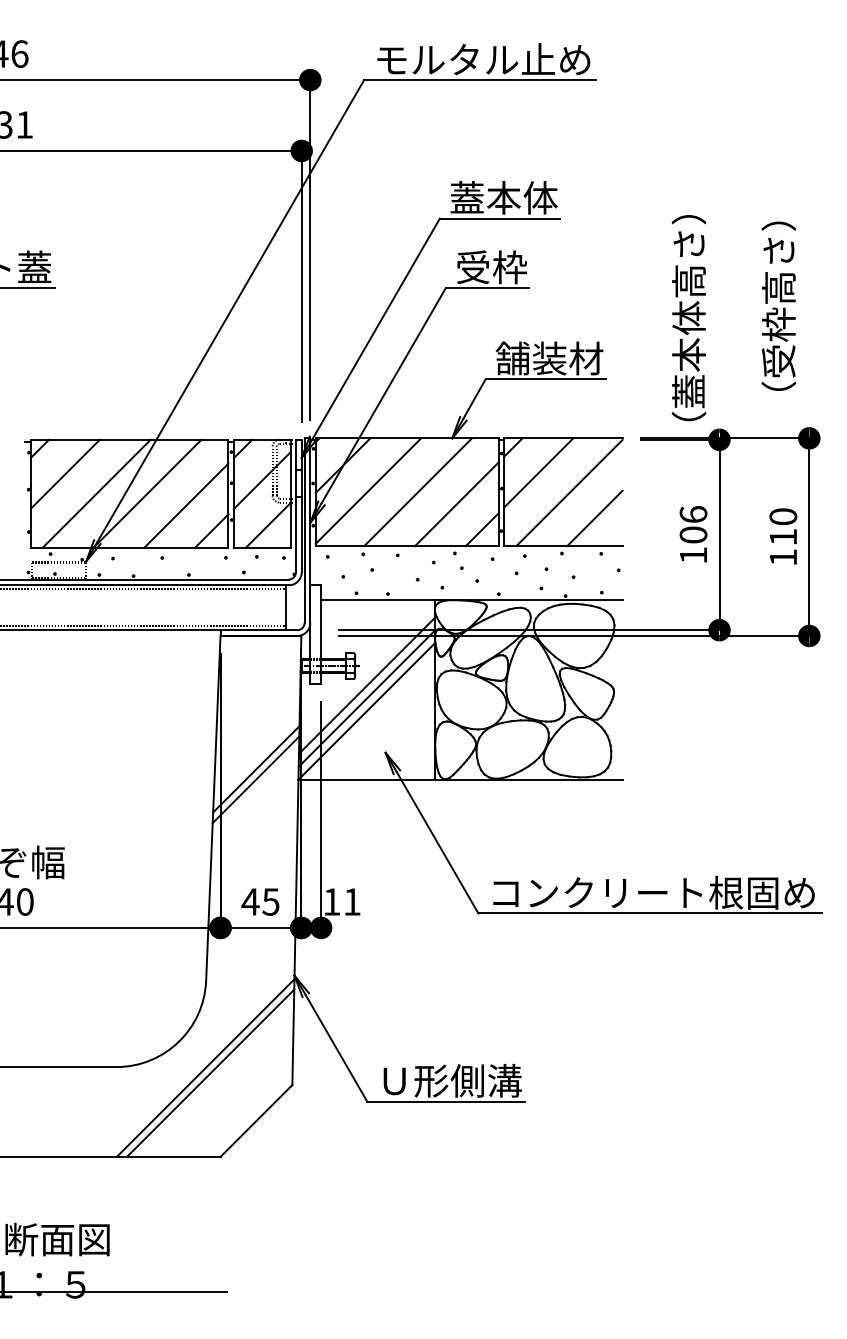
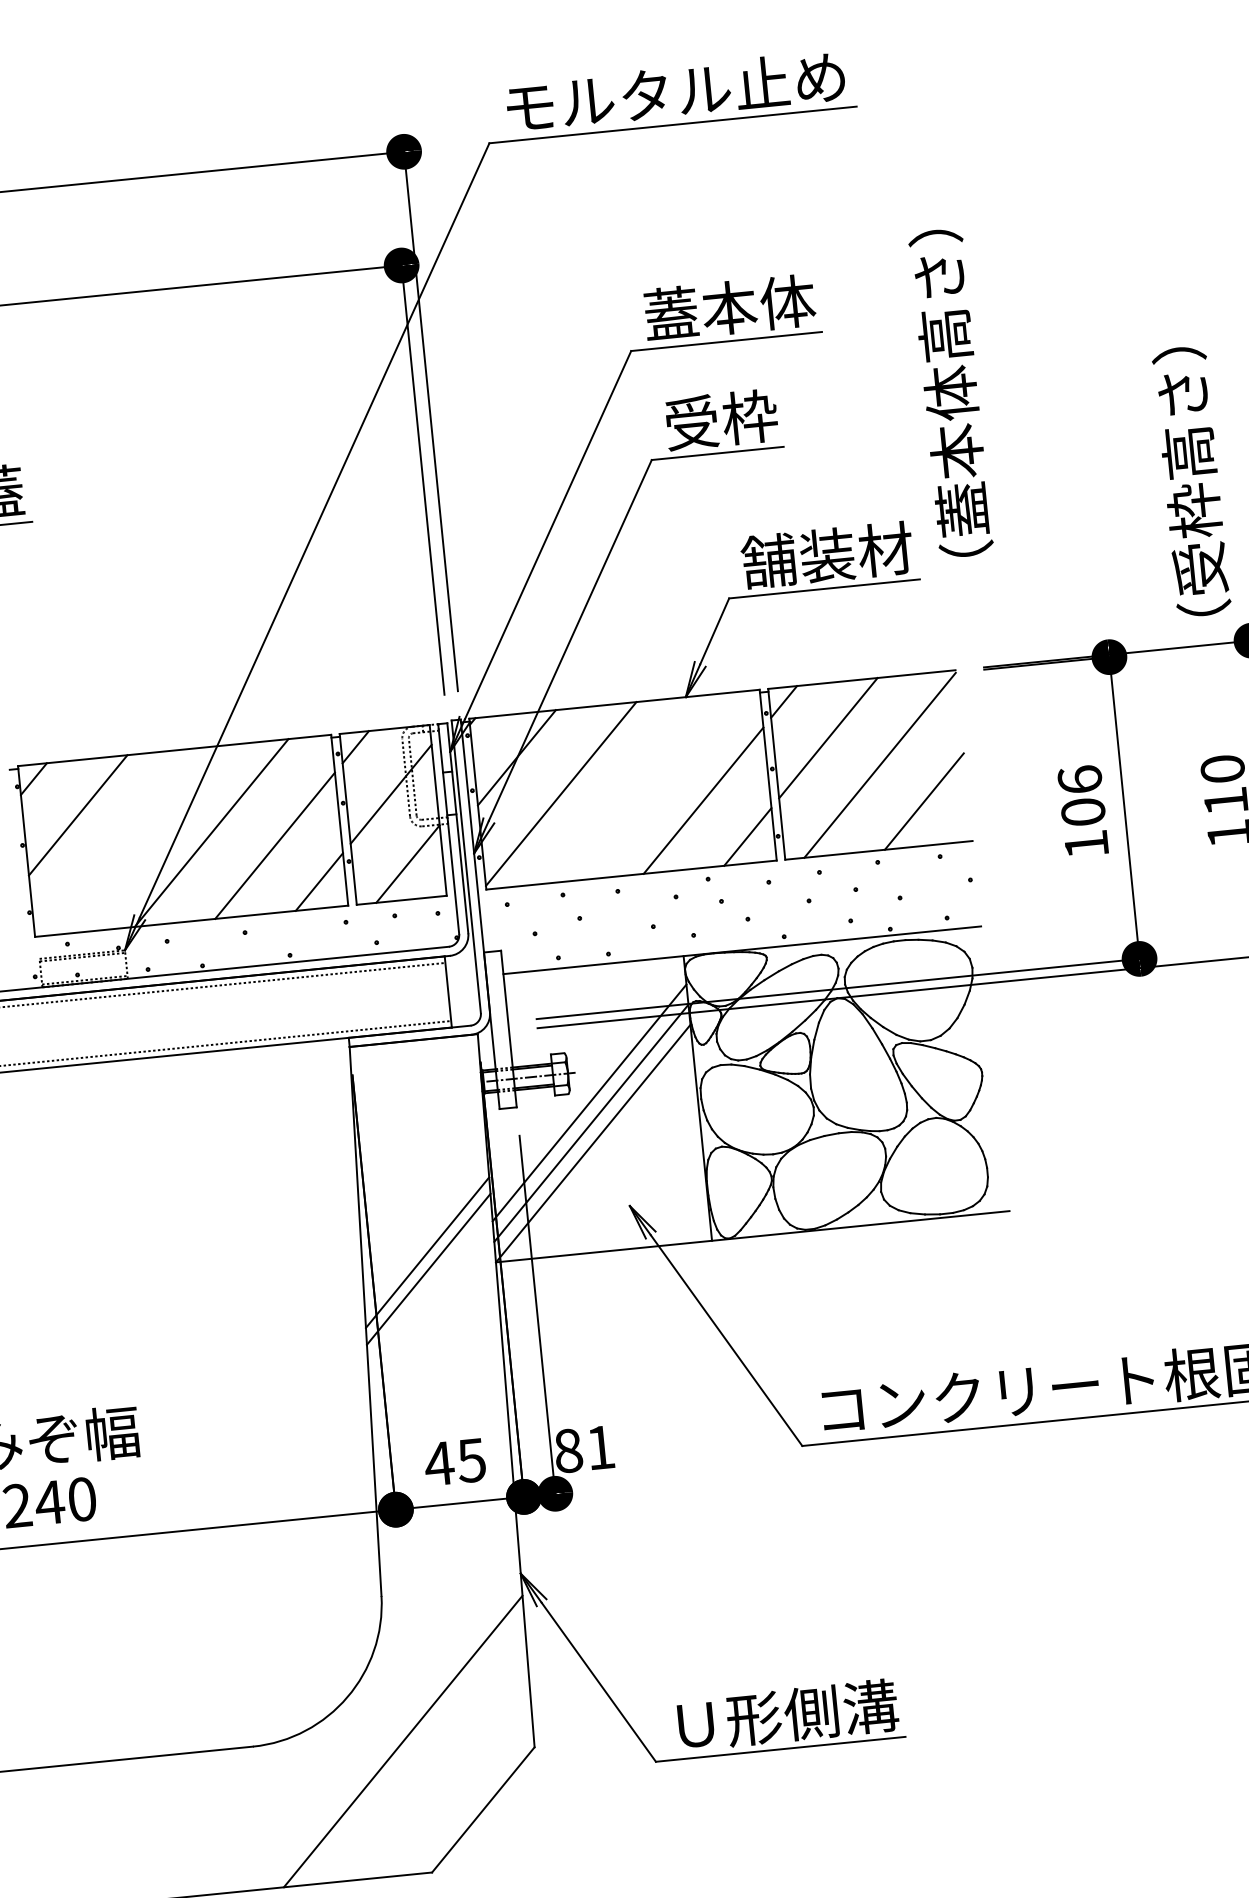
text: (778, 305) -> (1191, 480), moved
text: (688, 318) -> (950, 394), moved
line: (418, 492) -> (640, 788), removed
line: (96, 493) -> (130, 840), removed
text: (331, 901) -> (567, 1450), 11 -> 81
line: (205, 1067) -> (394, 1733), removed

